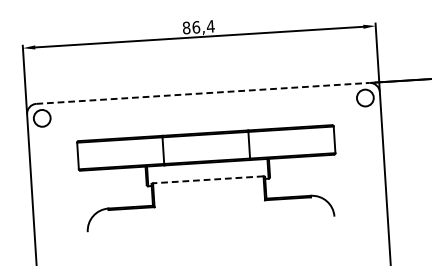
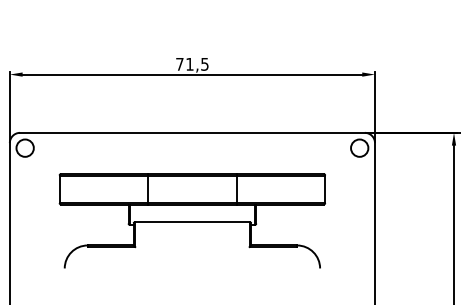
text: (198, 26) -> (192, 63), 86,4 -> 71,5
line: (202, 93) -> (192, 132), dashed -> solid
line: (207, 180) -> (191, 222), dashed -> solid

